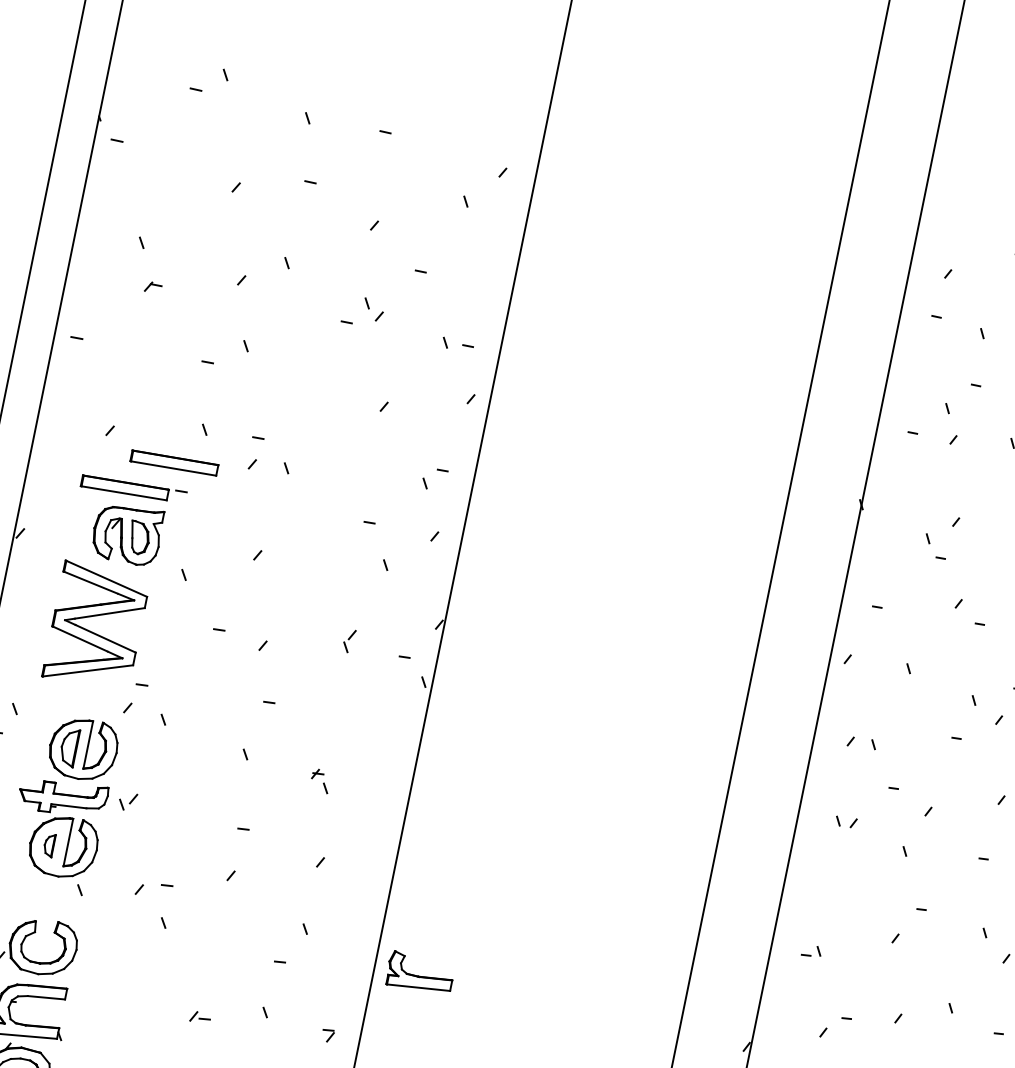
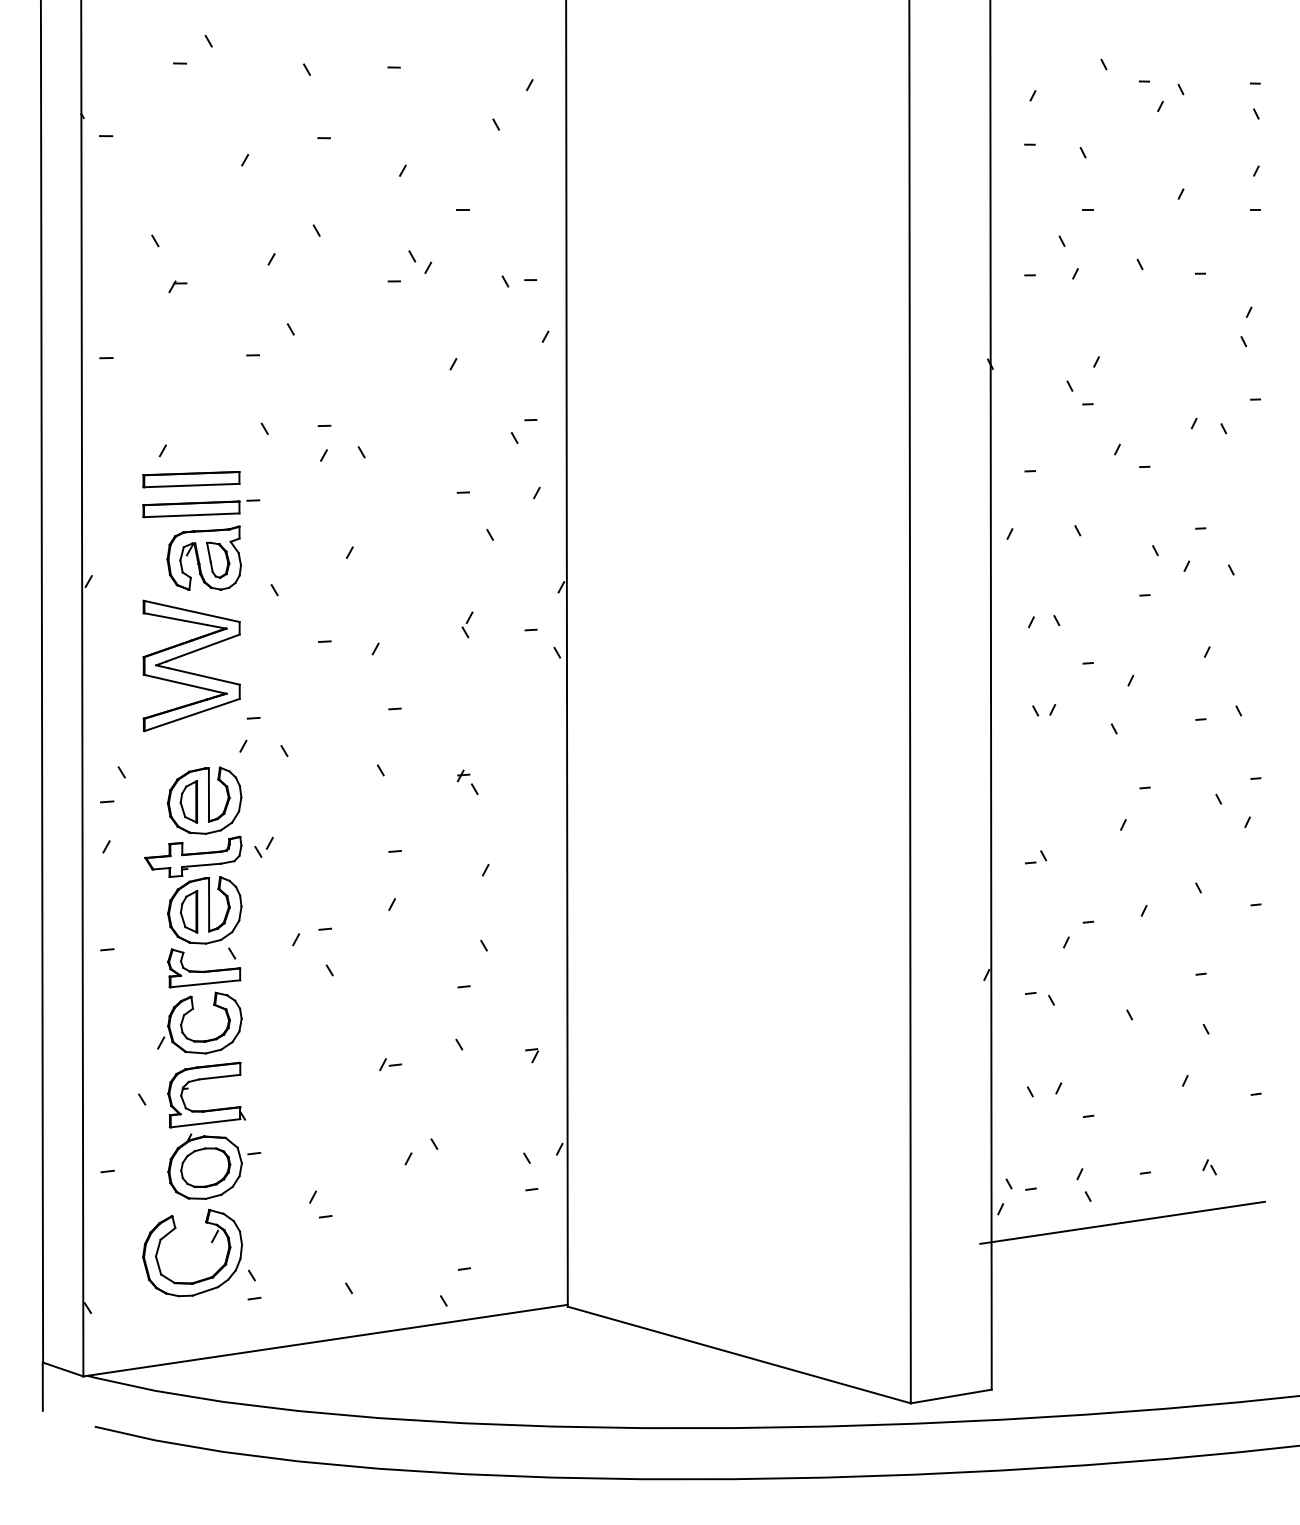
part: (174, 463) -> (191, 479), moved
part: (48, 844) -> (188, 911), size x1.67
part: (420, 973) -> (204, 968), moved

